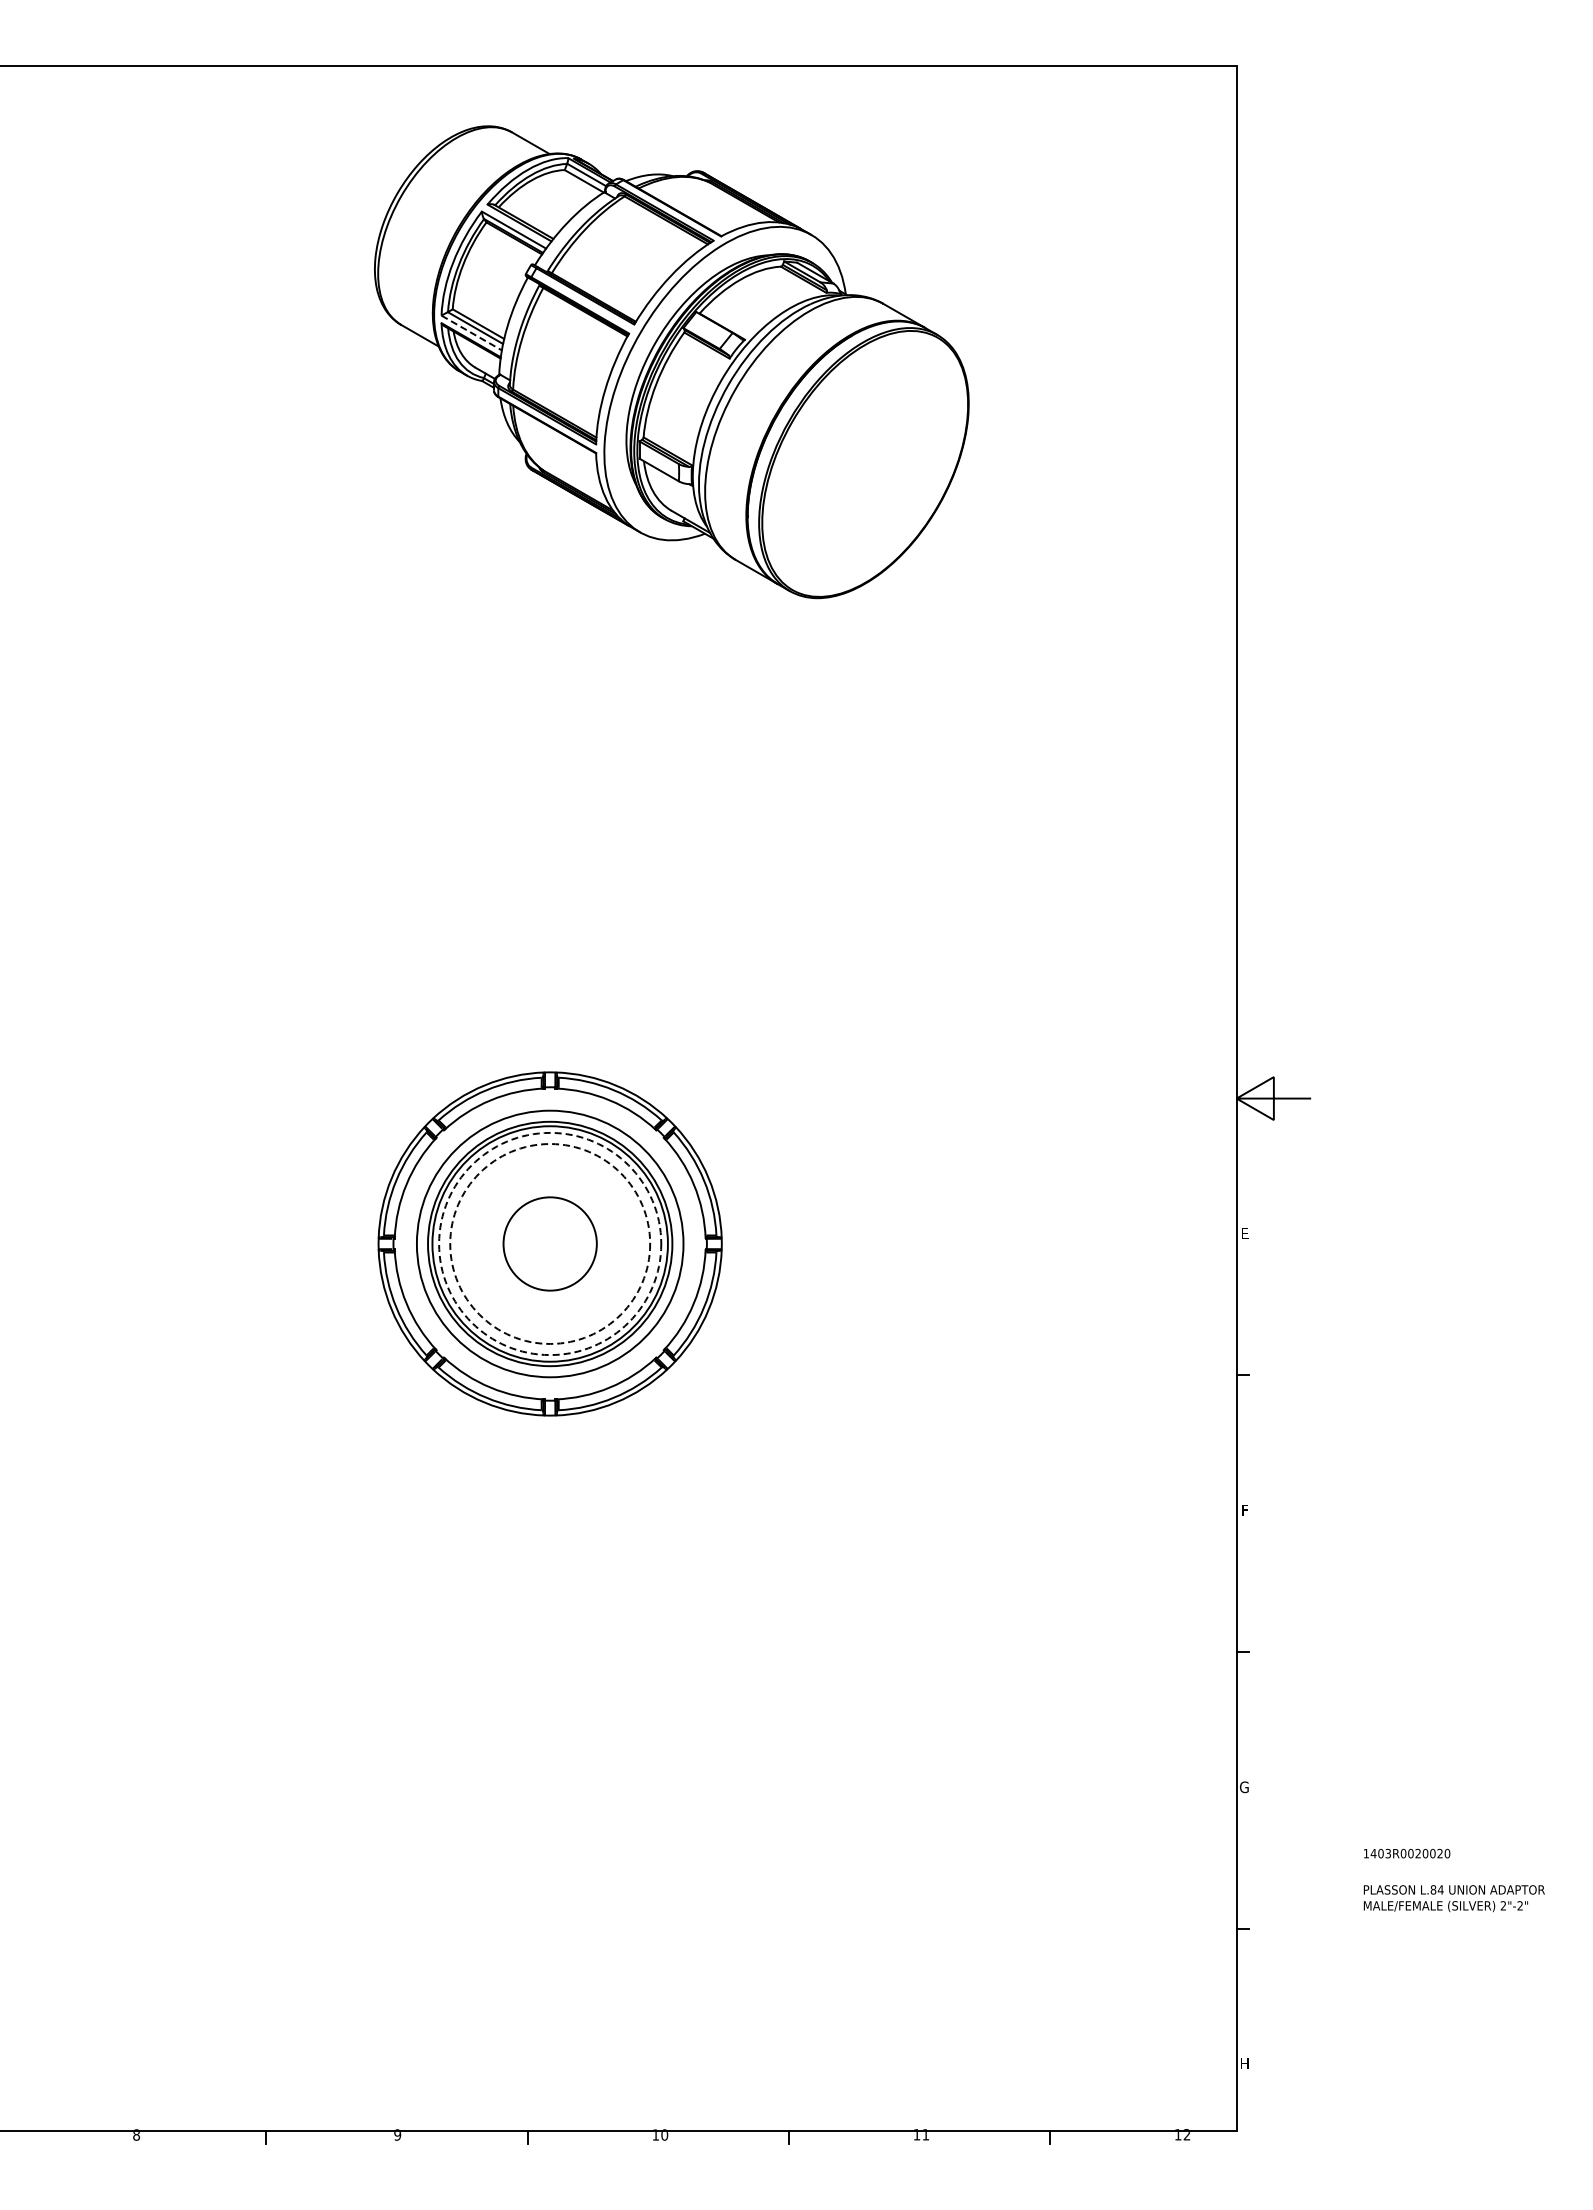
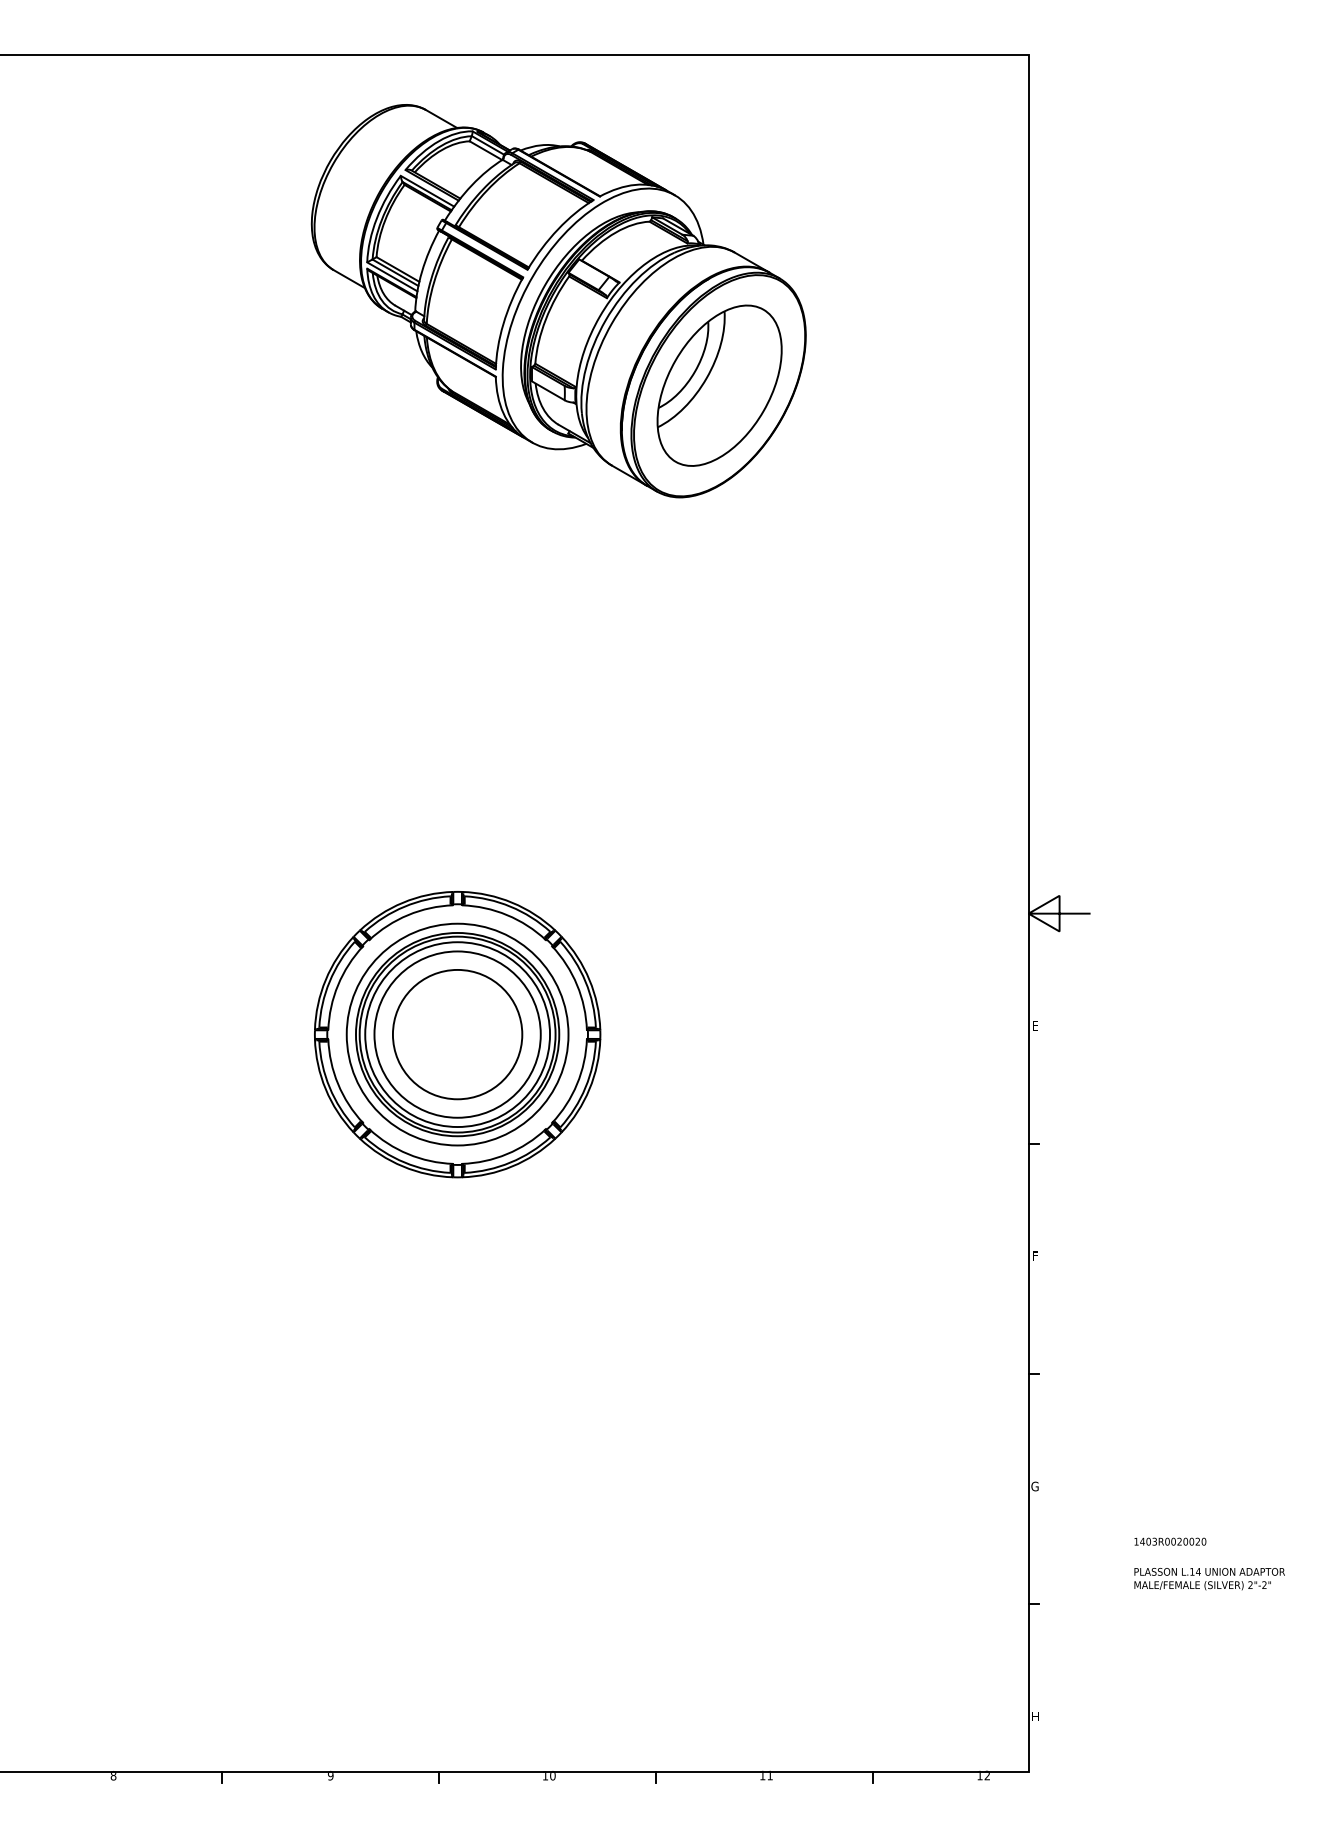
line: (471, 333) -> (392, 277), dashed -> solid
part: (864, 463) -> (719, 385), added
circle: (549, 1243) -> (457, 1034), size x1.67
circle: (550, 1243) -> (457, 1034), dashed -> solid
circle: (550, 1243) -> (457, 1034), dashed -> solid
text: (1433, 1889) -> (1192, 1571), L.84 -> L.14

